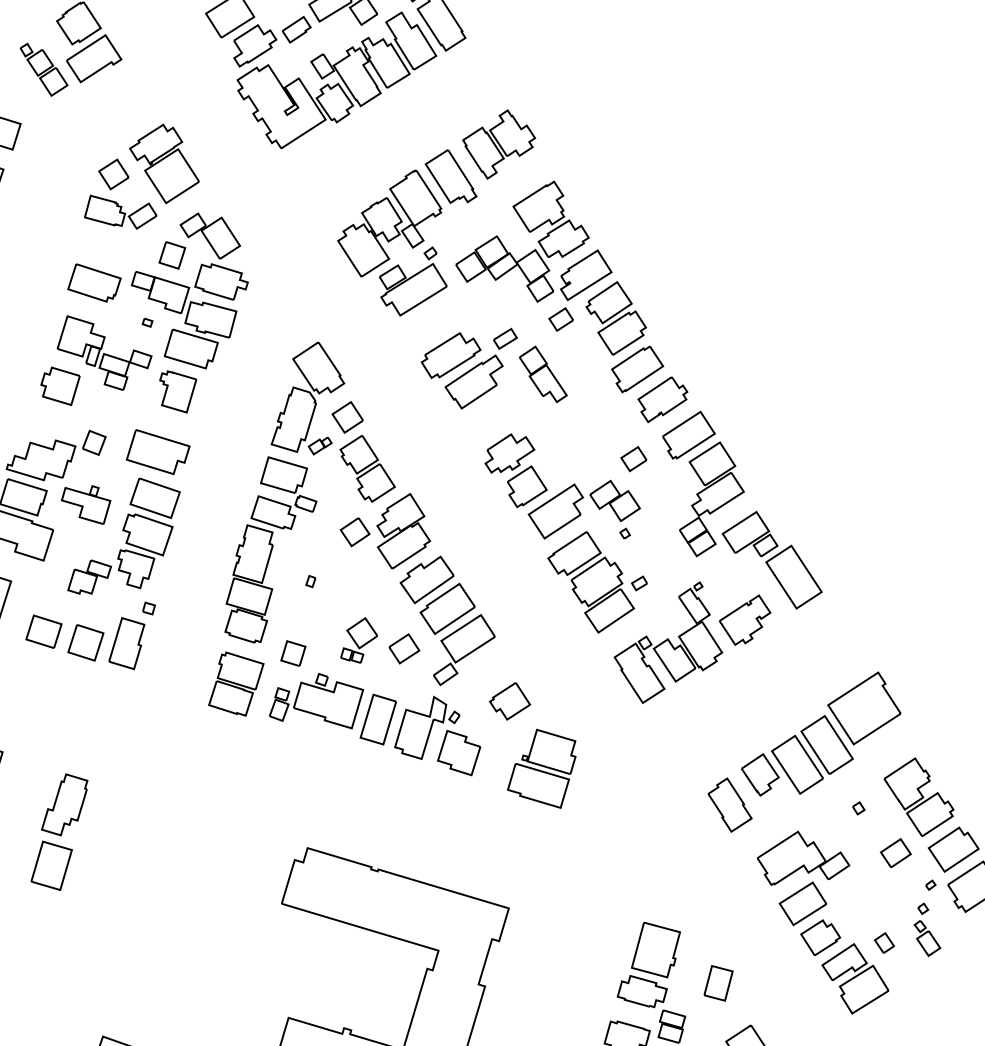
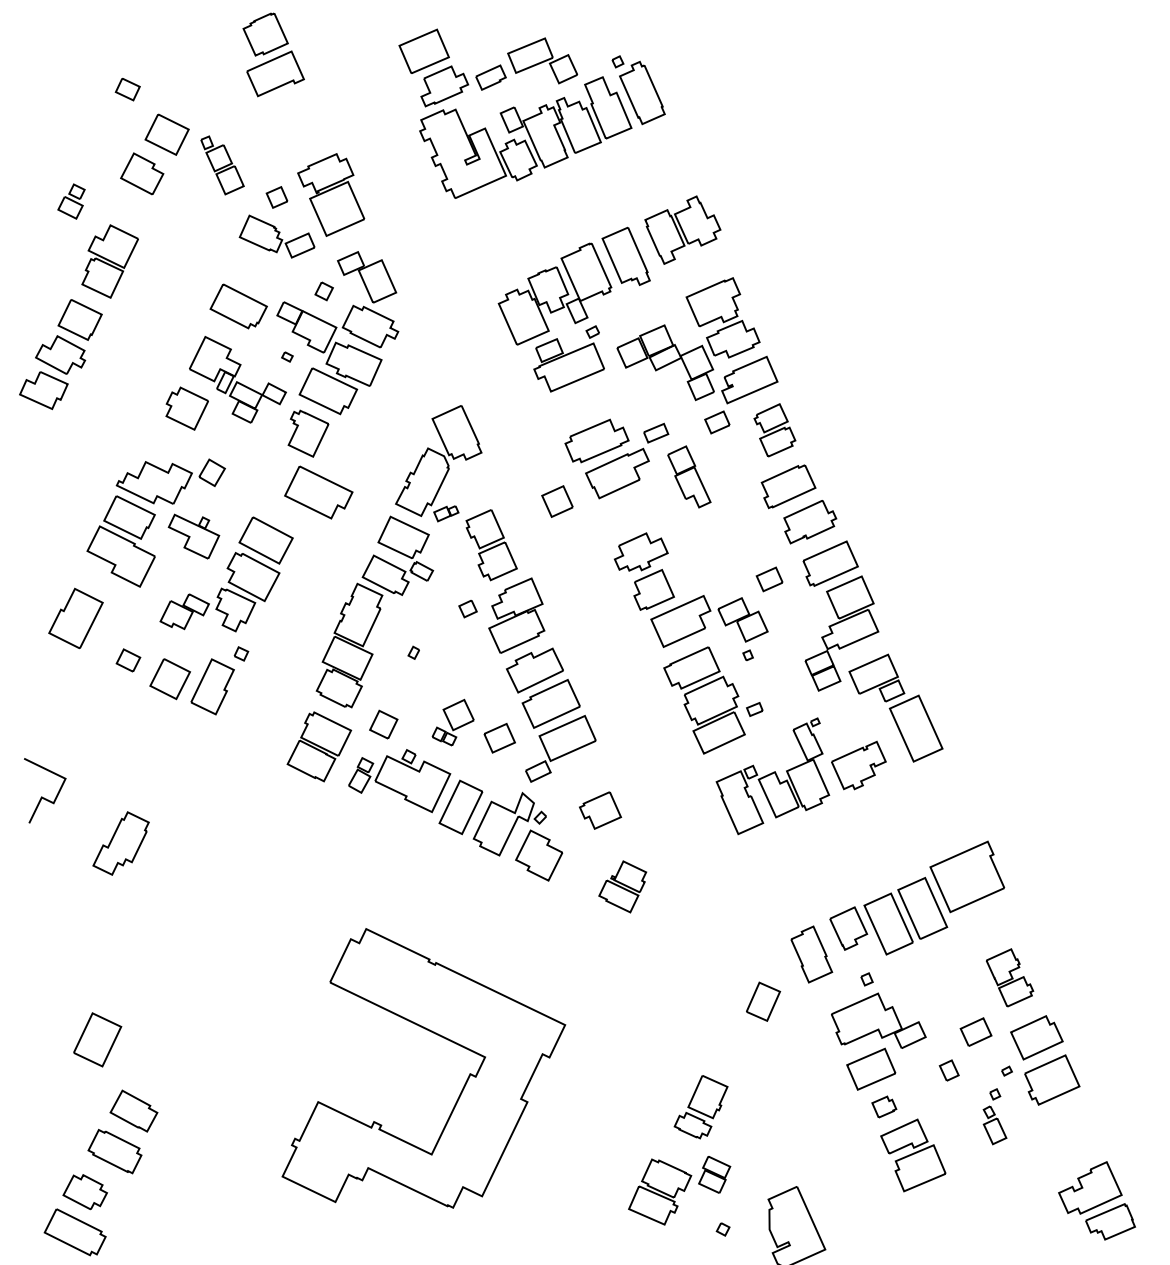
part: (44, 69) -> (222, 165), moved
part: (113, 174) -> (276, 197), size x0.7
part: (171, 255) -> (323, 291), size x0.6
part: (616, 318) -> (774, 430), size x0.7
part: (347, 417) -> (557, 501), moved
part: (157, 451) -> (318, 492), moved
part: (354, 531) -> (467, 608), size x0.6
part: (43, 631) -> (128, 660), size x0.6
part: (541, 769) -> (622, 886), size x0.6
part: (919, 796) -> (1009, 977), size x0.7
part: (858, 808) -> (866, 979), moved
part: (51, 865) -> (97, 1039), moved
part: (821, 936) -> (884, 1106), size x0.6
part: (883, 943) -> (948, 1070), moved
part: (648, 964) -> (700, 1106), size x0.7
part: (718, 983) -> (763, 1001), moved

